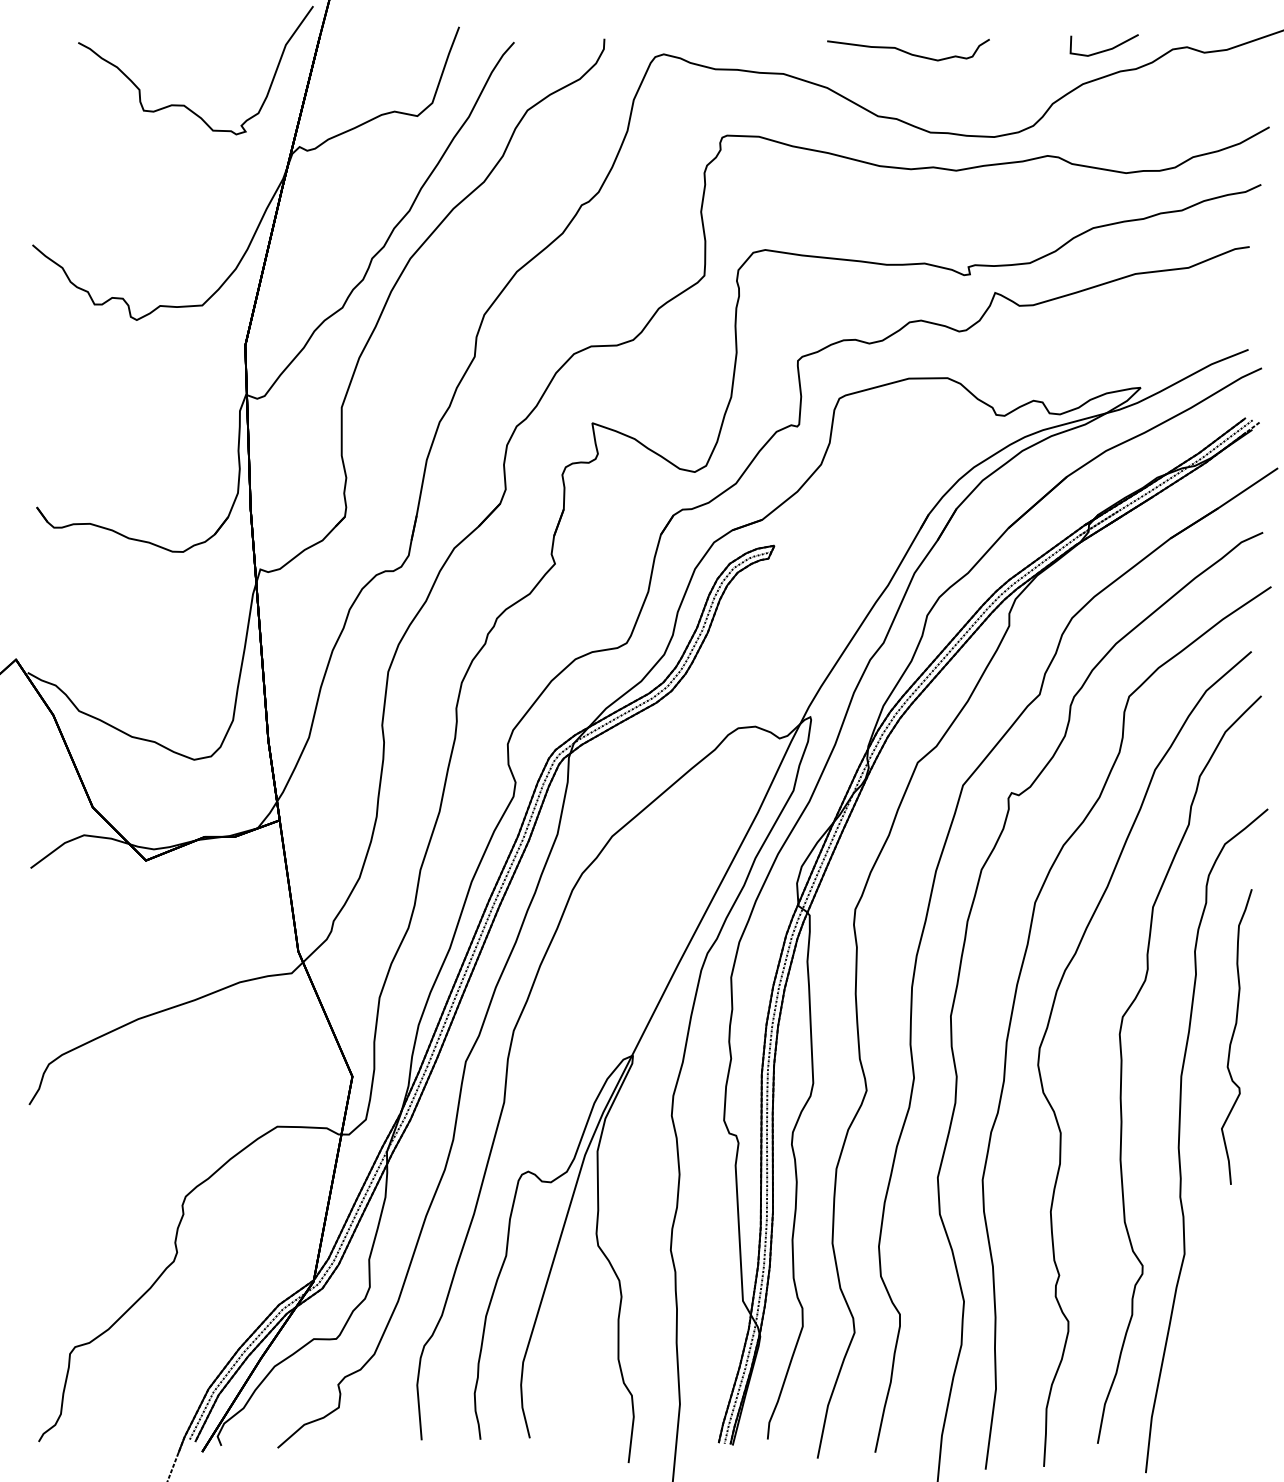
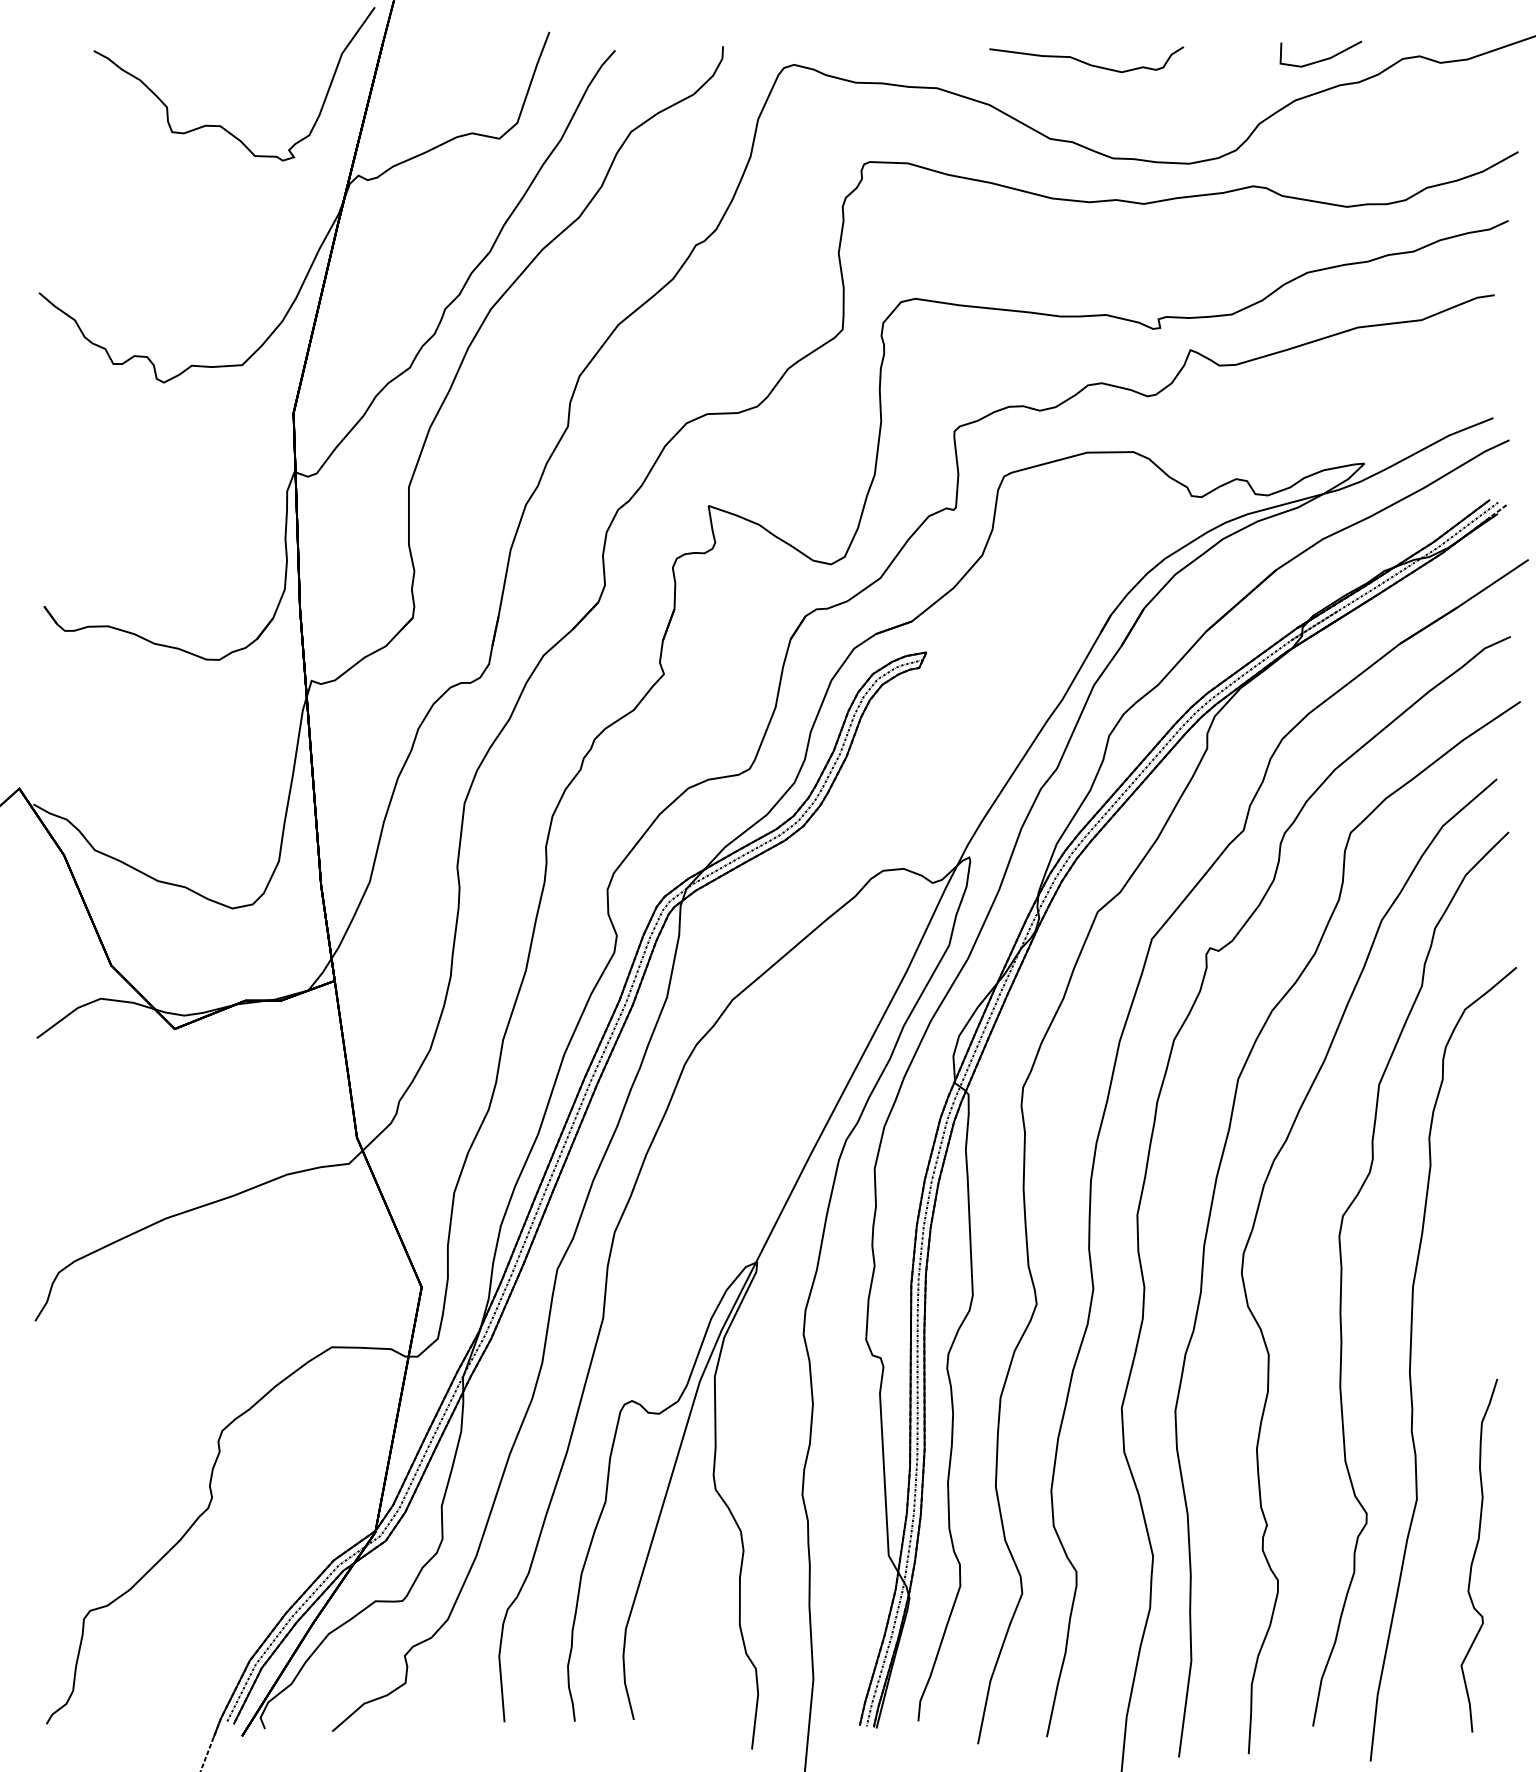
part: (1236, 1036) -> (1478, 1555), moved

